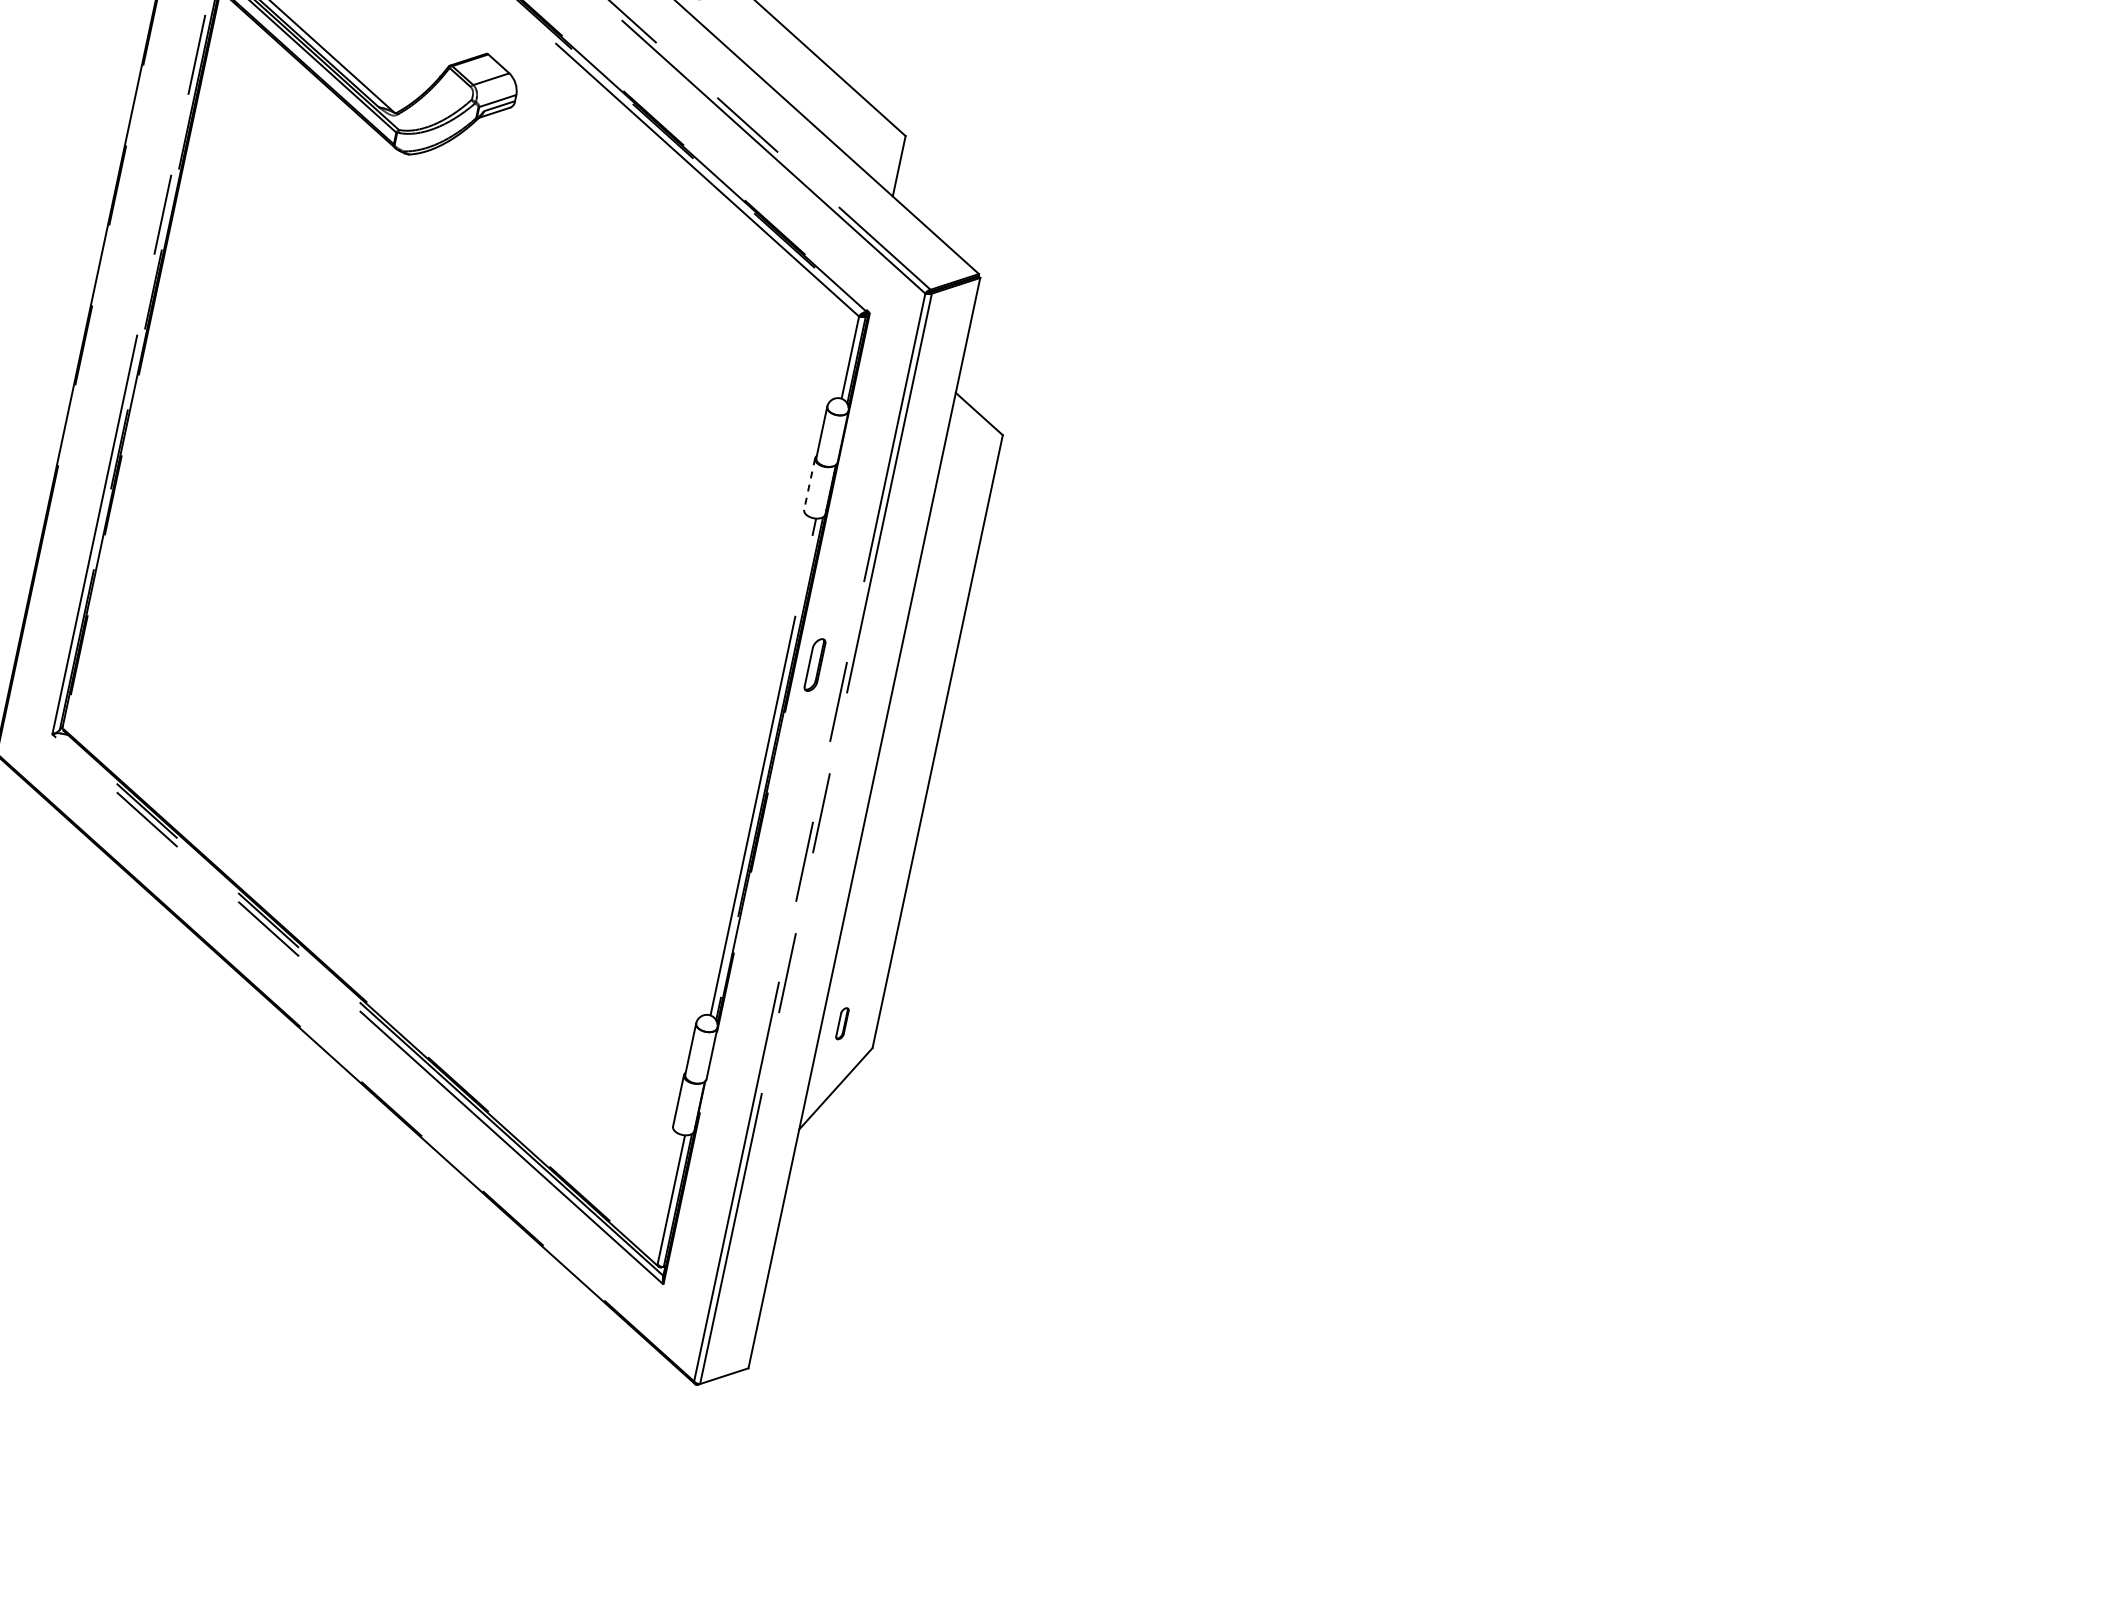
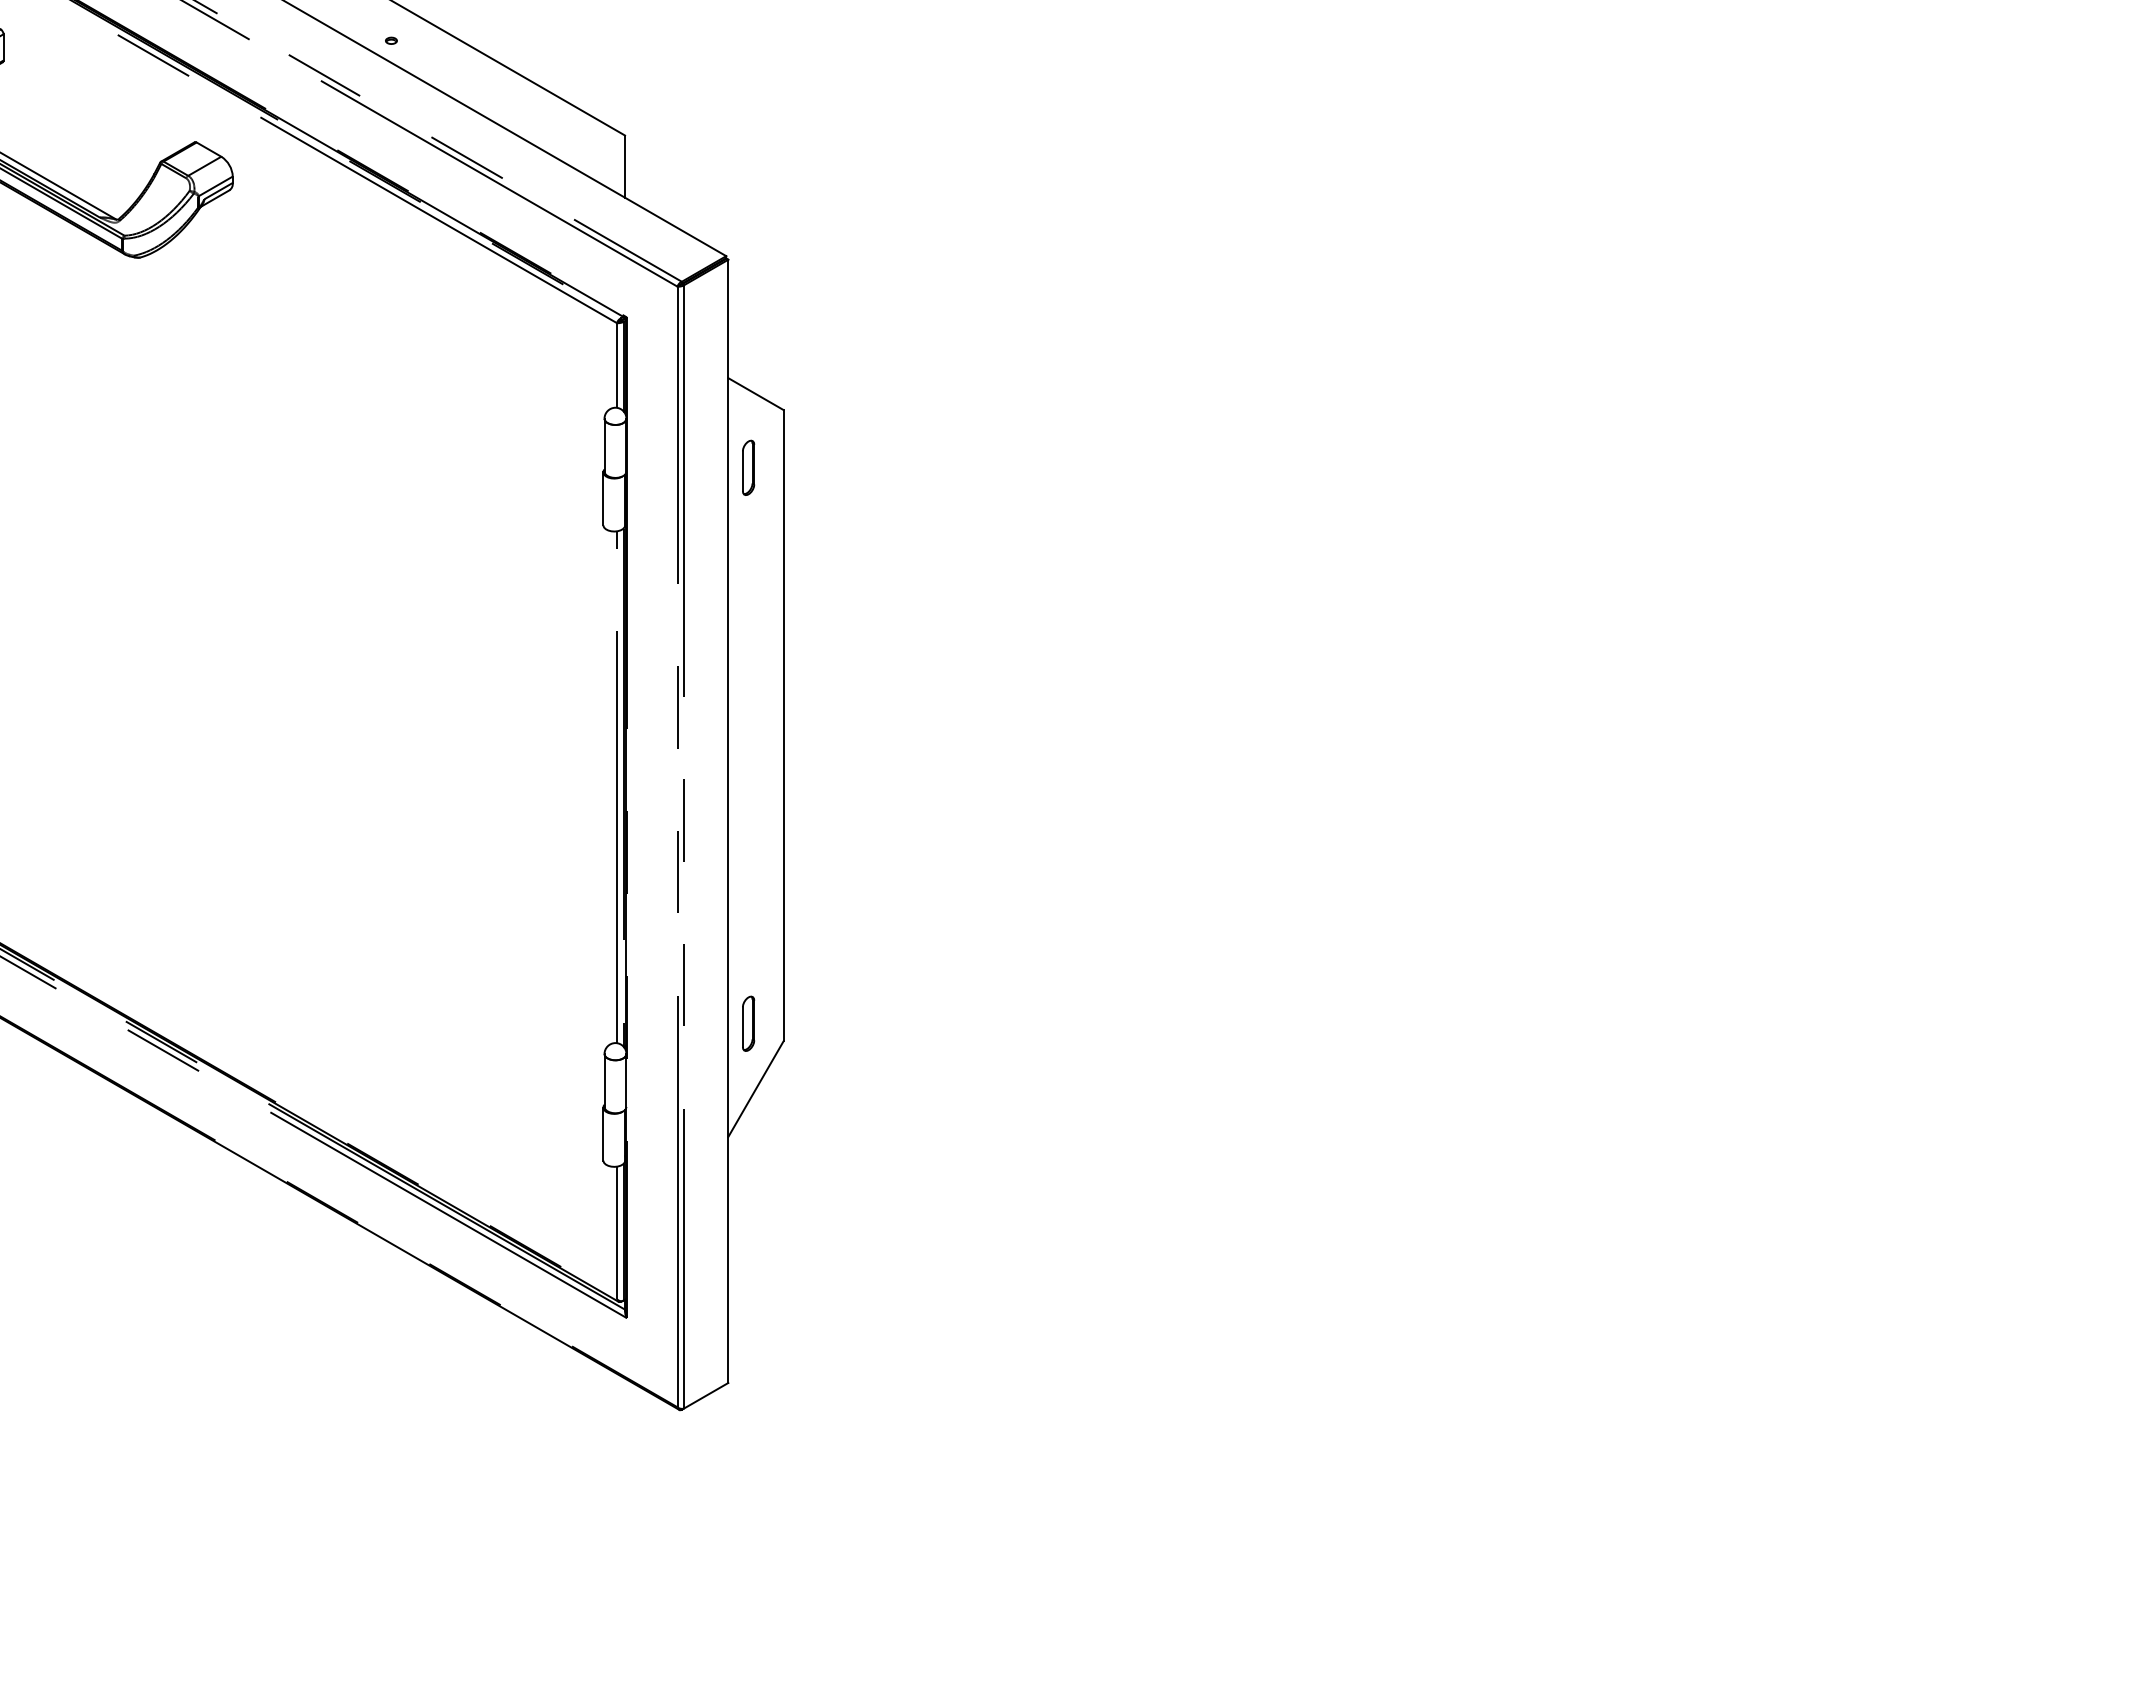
line: (809, 484) -> (603, 499), dashed -> solid
part: (815, 664) -> (748, 467), moved
part: (842, 1023) -> (748, 1023), size x1.67

